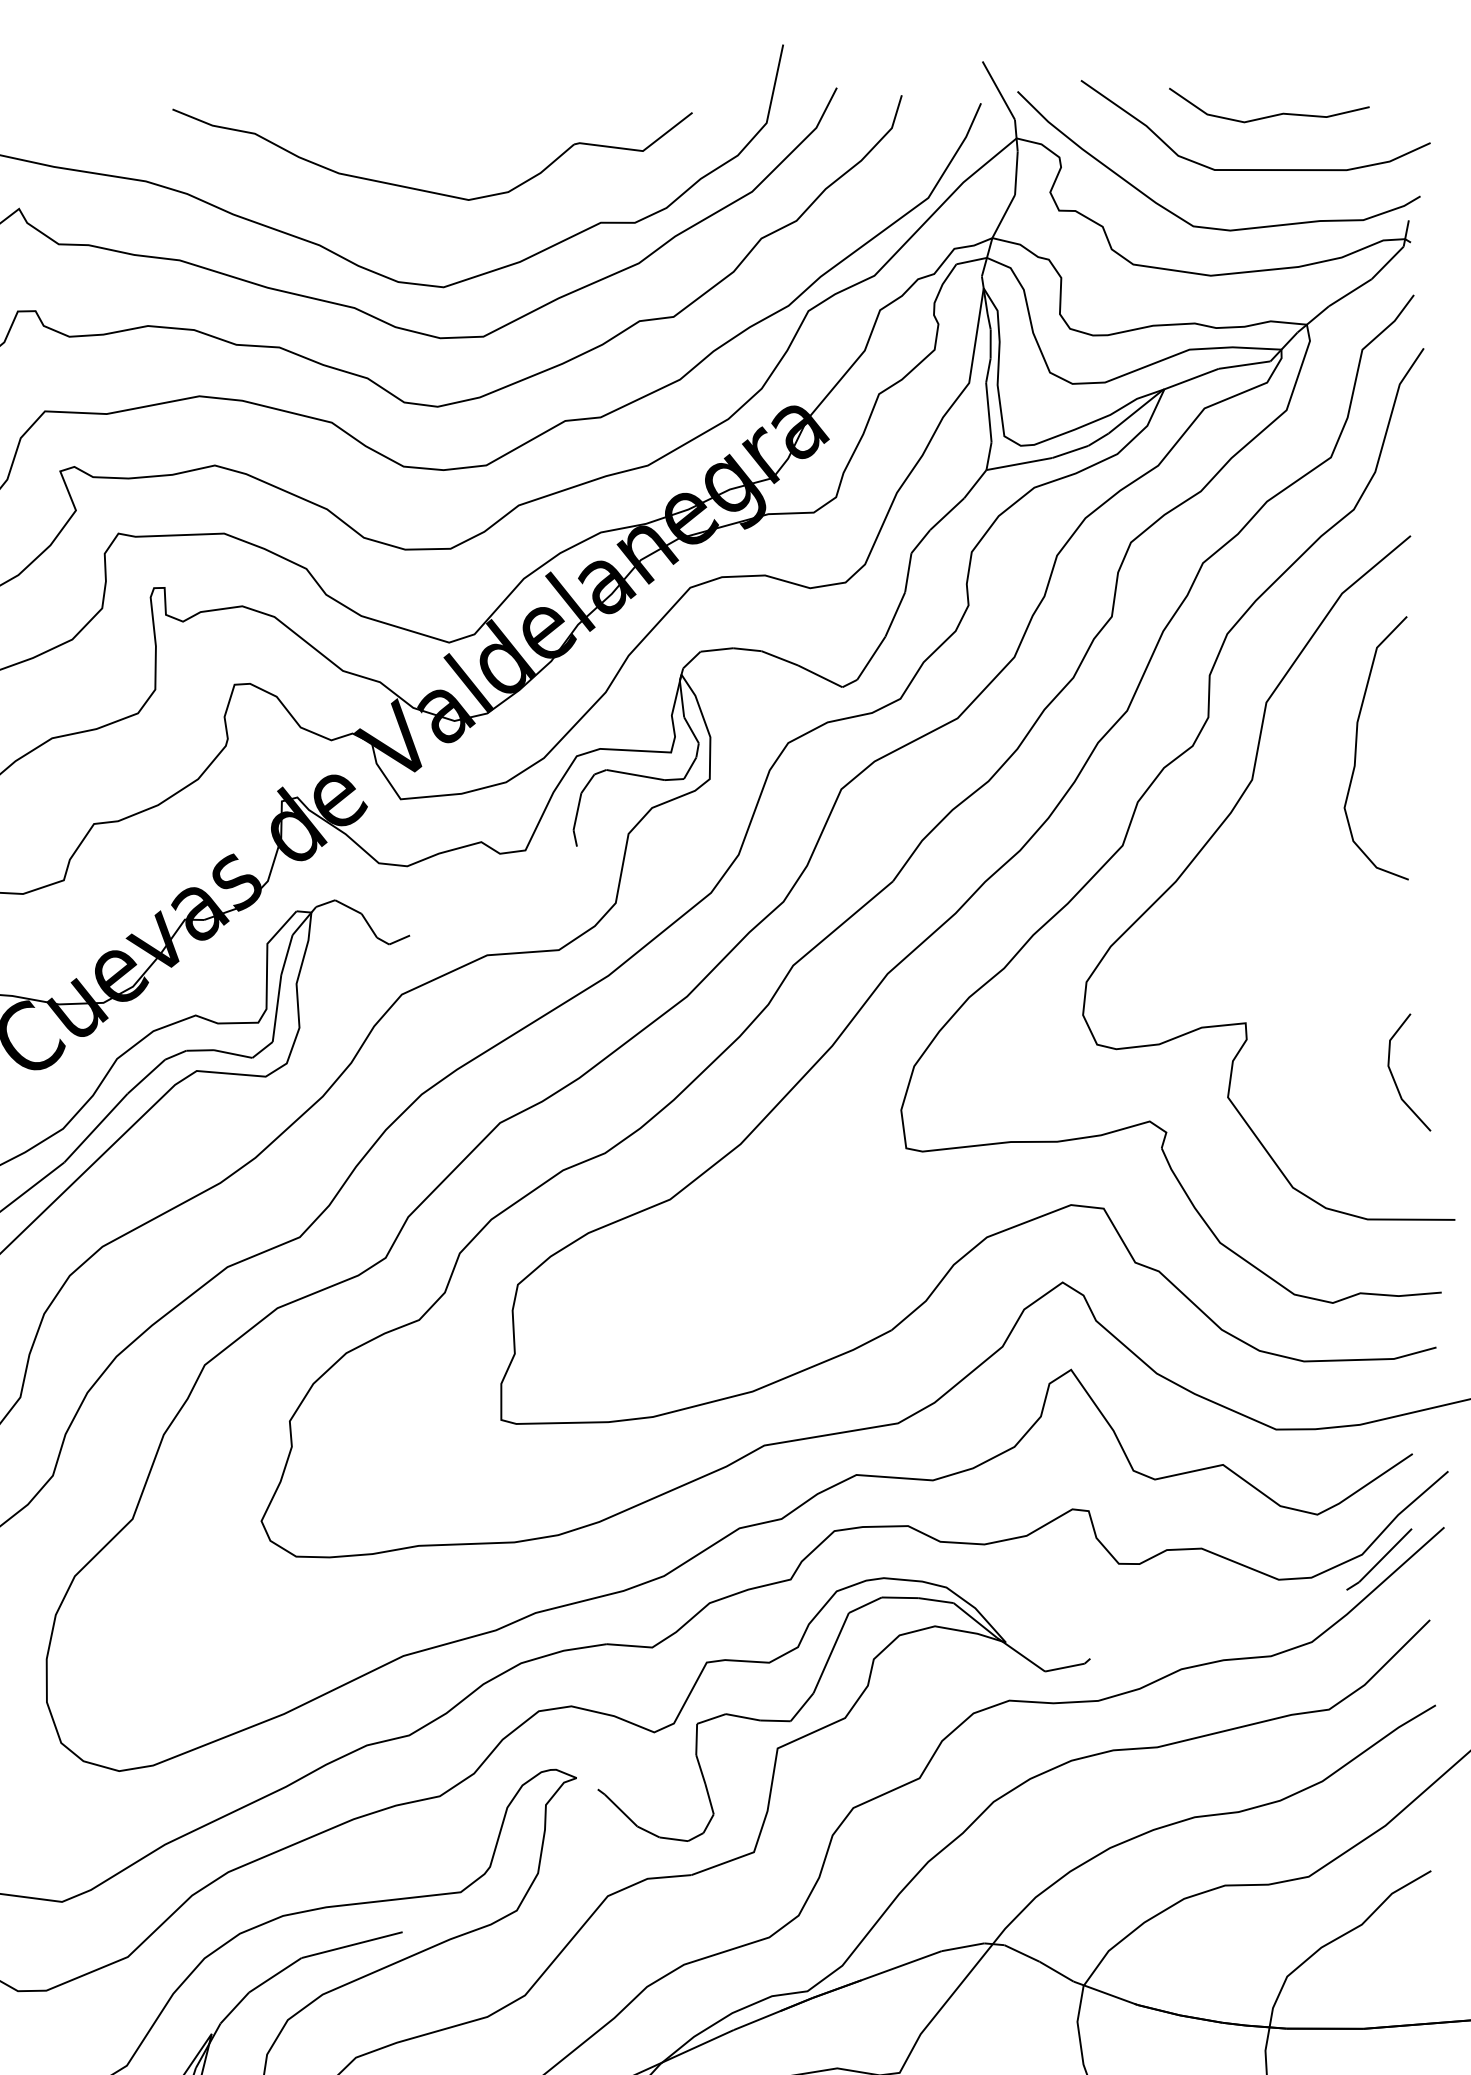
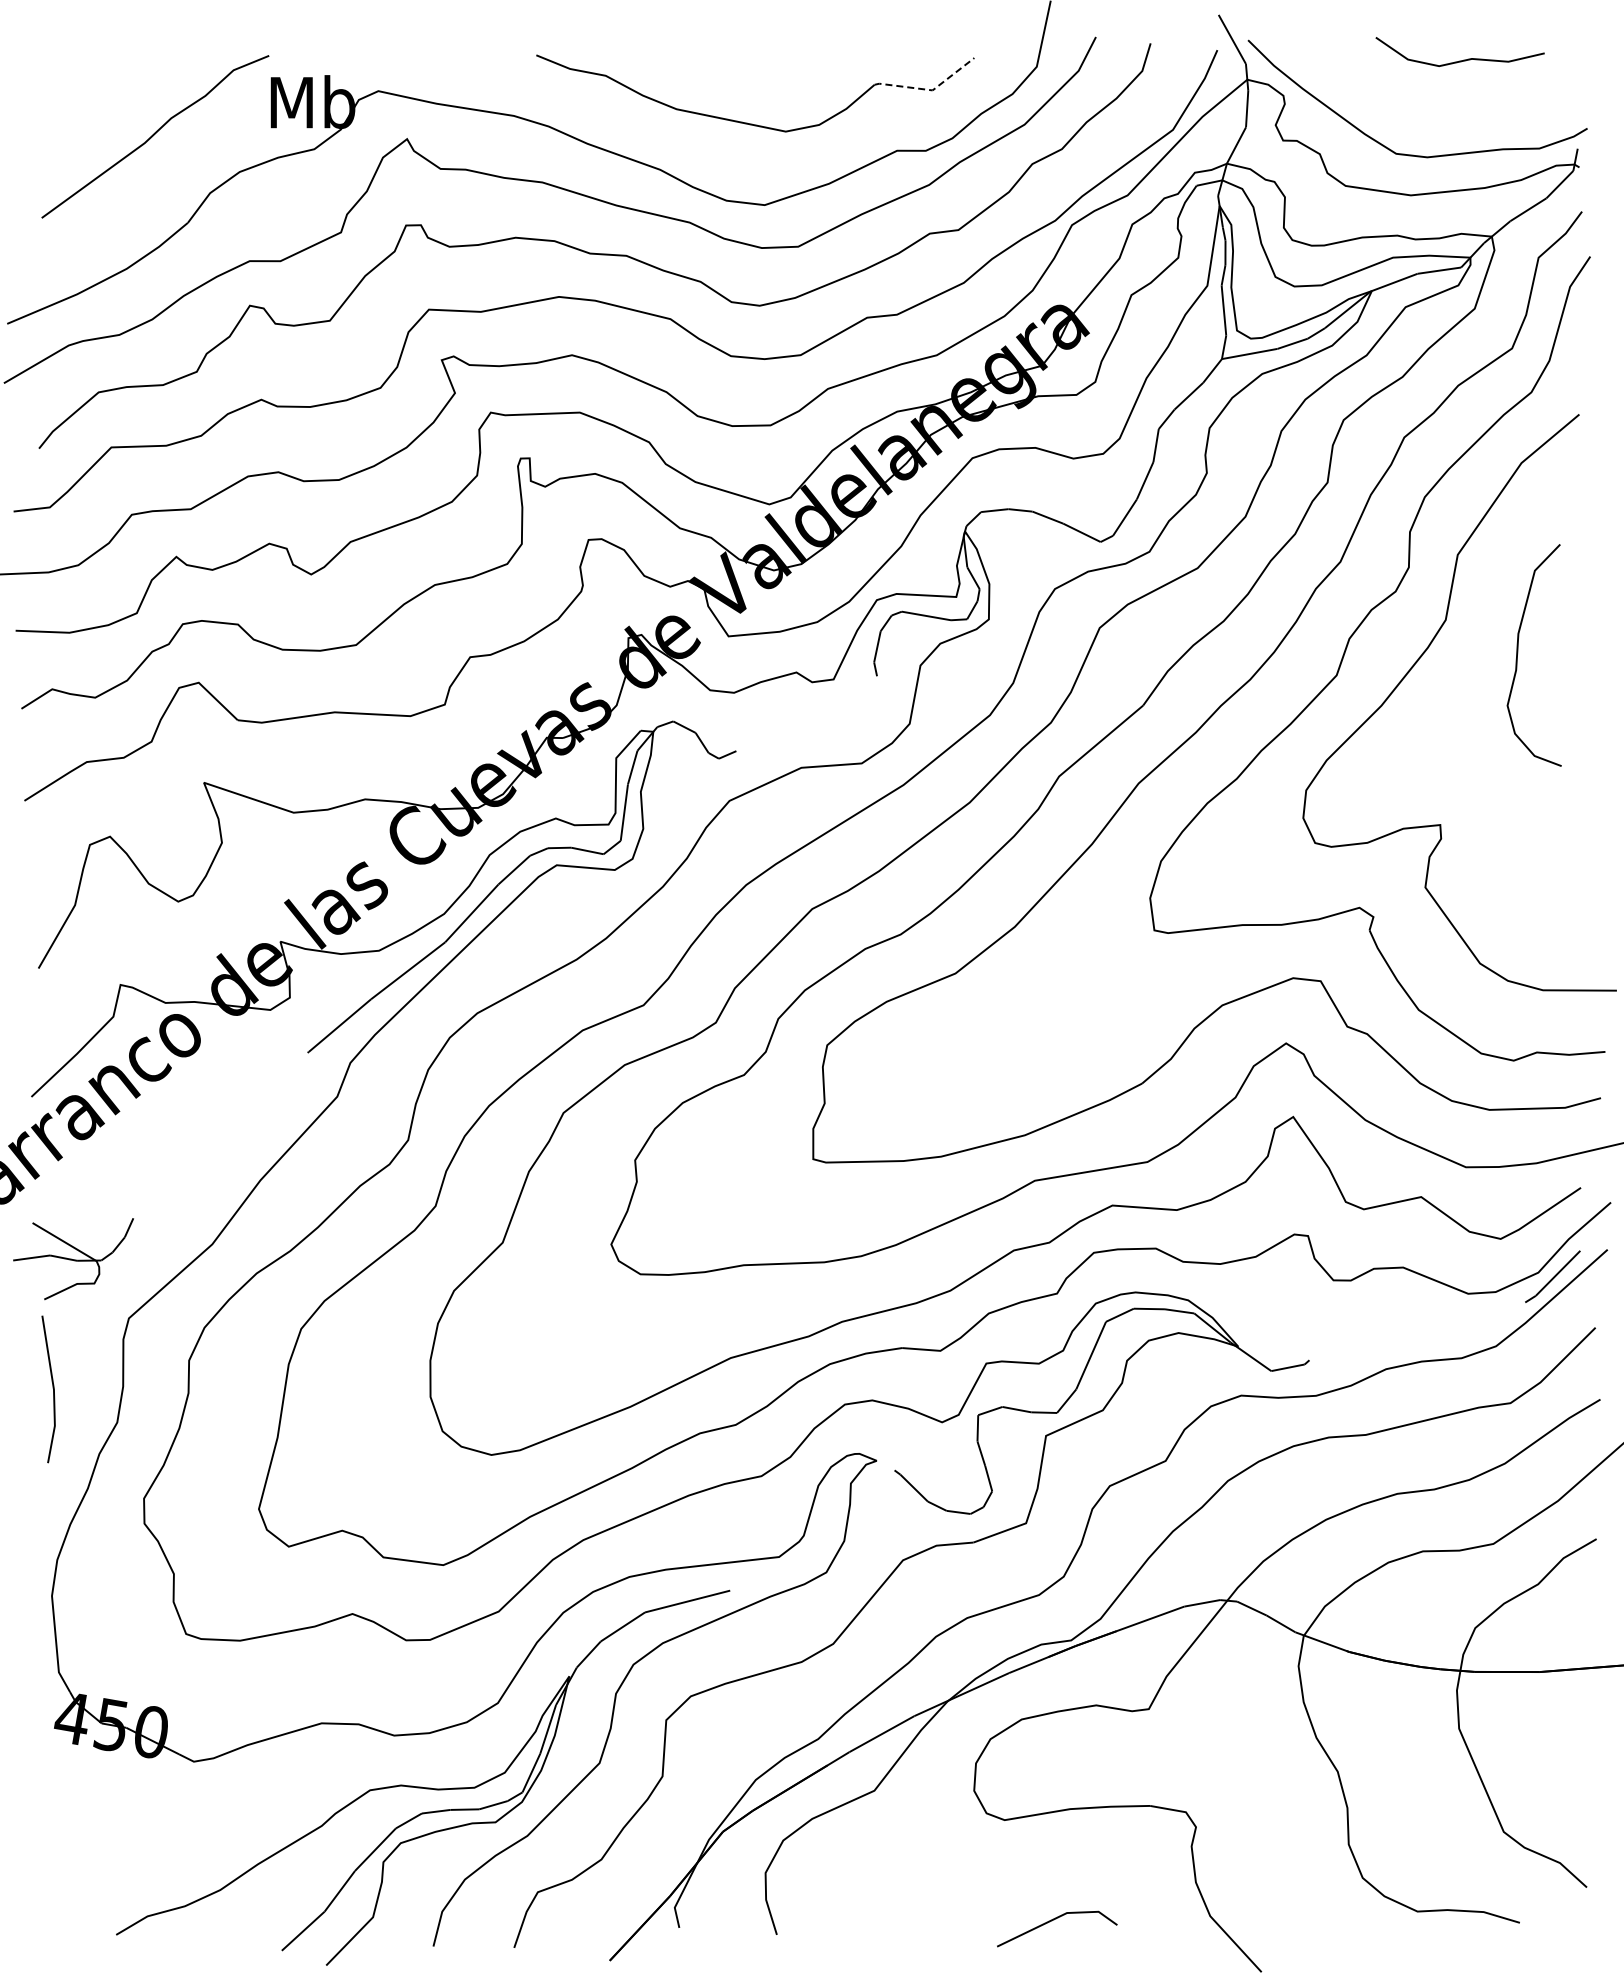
line: (639, 151) -> (929, 90), solid -> dashed
curve: (1255, 169) -> (1448, 105), removed
curve: (1357, 745) -> (1518, 653), moved
line: (1395, 1079) -> (1566, 872), removed

